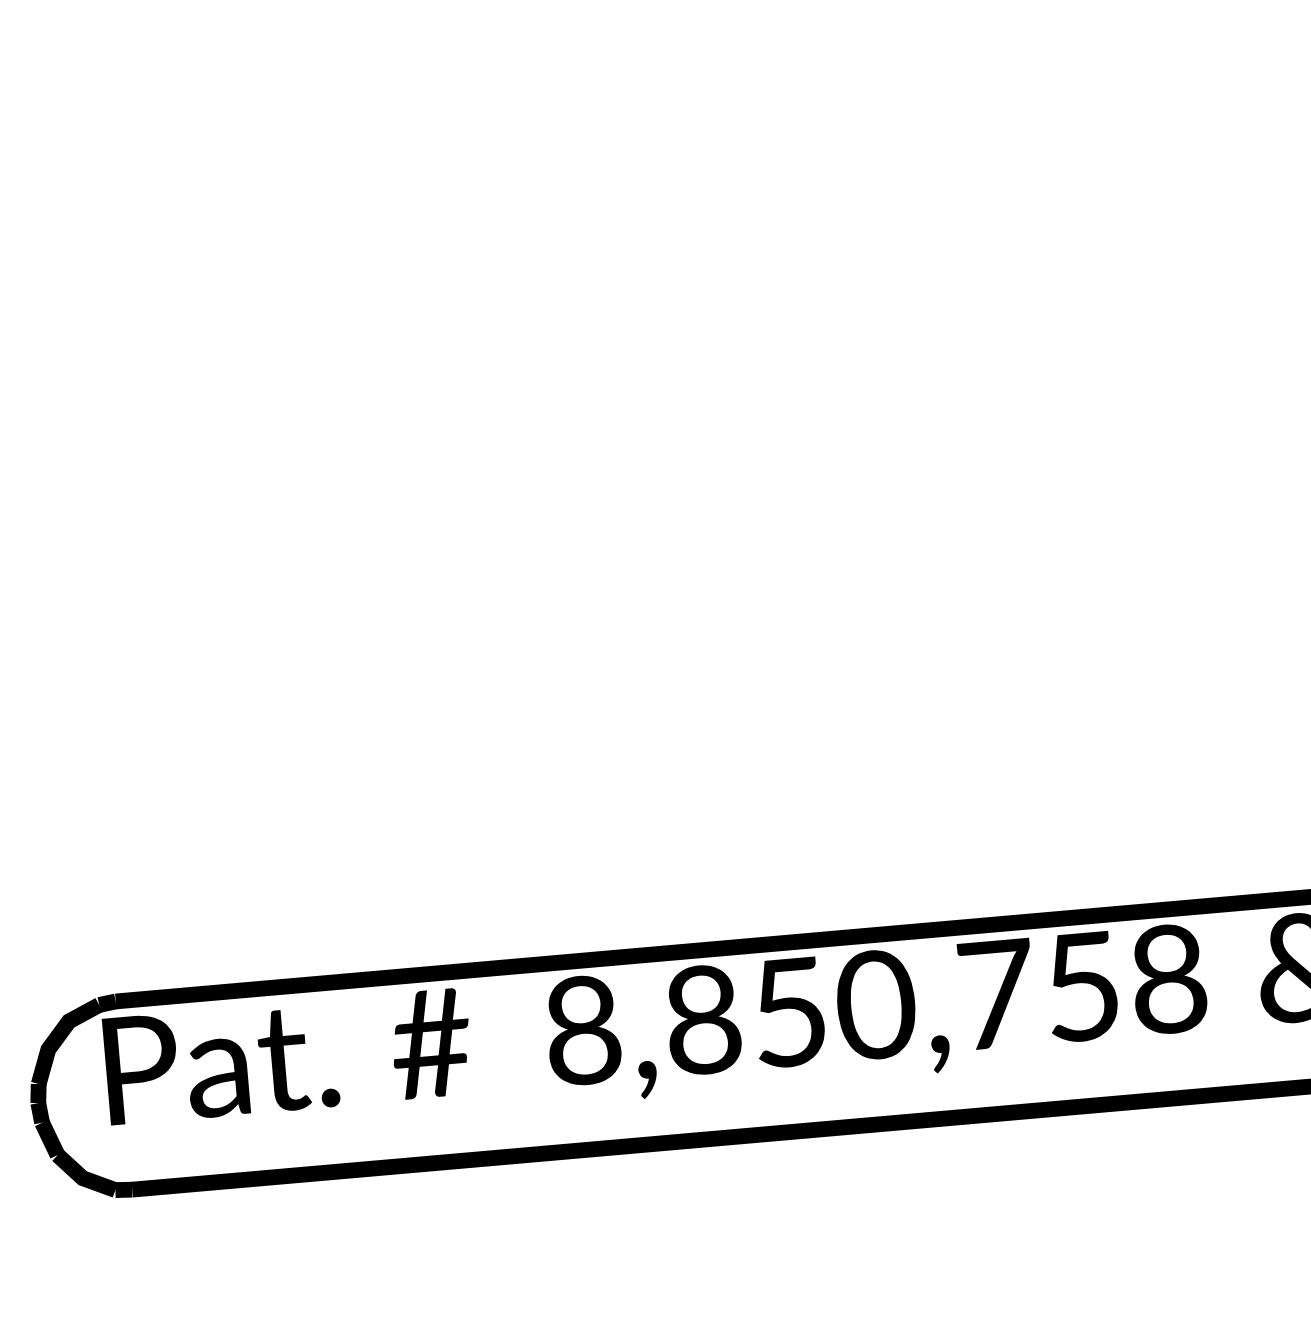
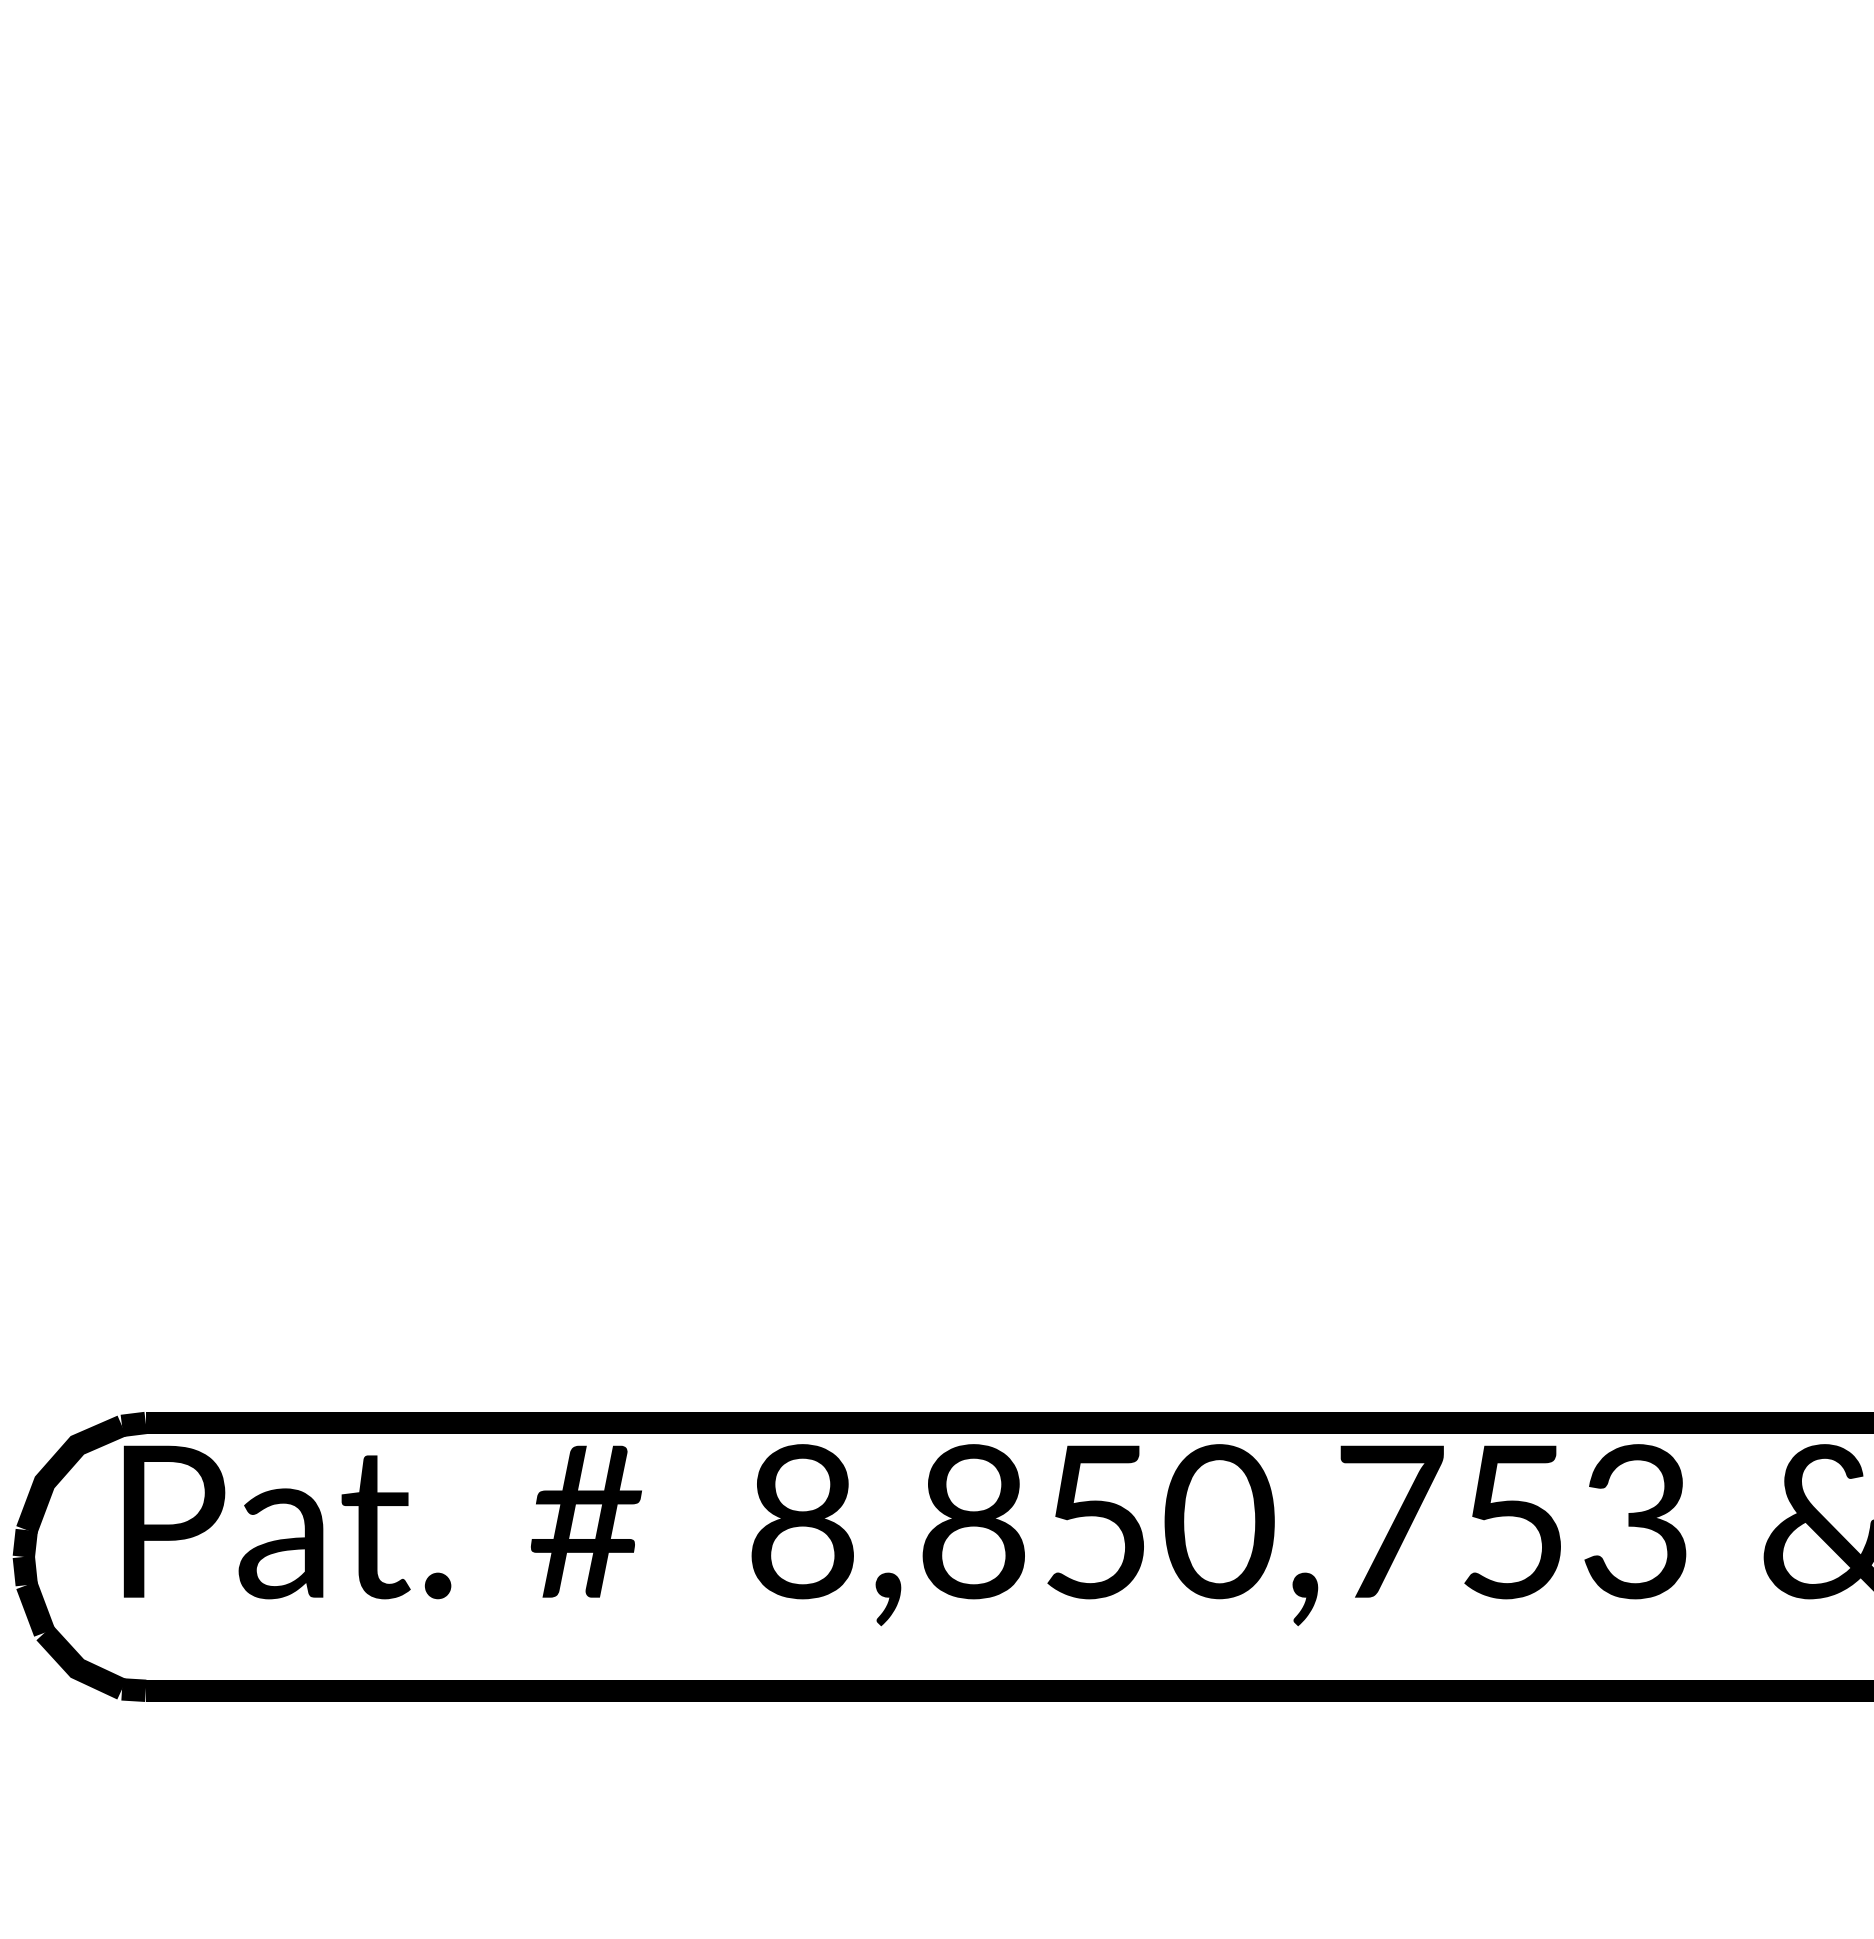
text: (1168, 979) -> (1635, 1521), 8,850,758 -> 8,850,753

